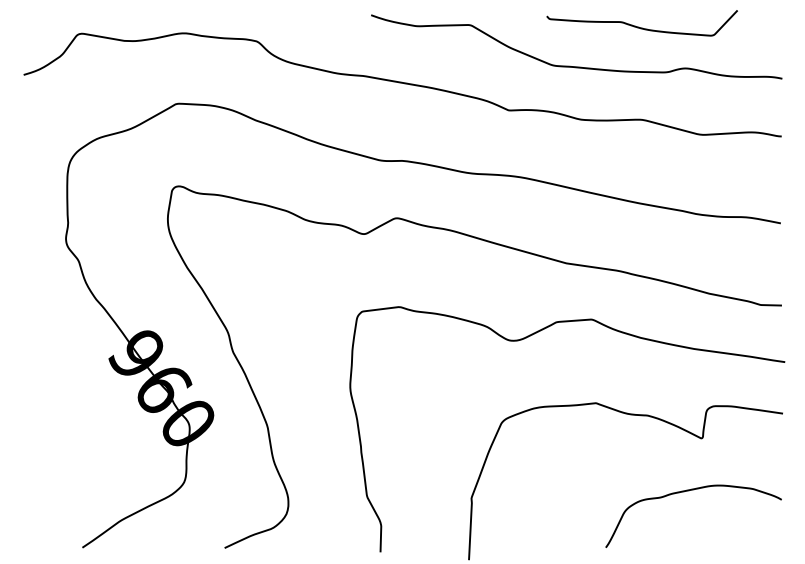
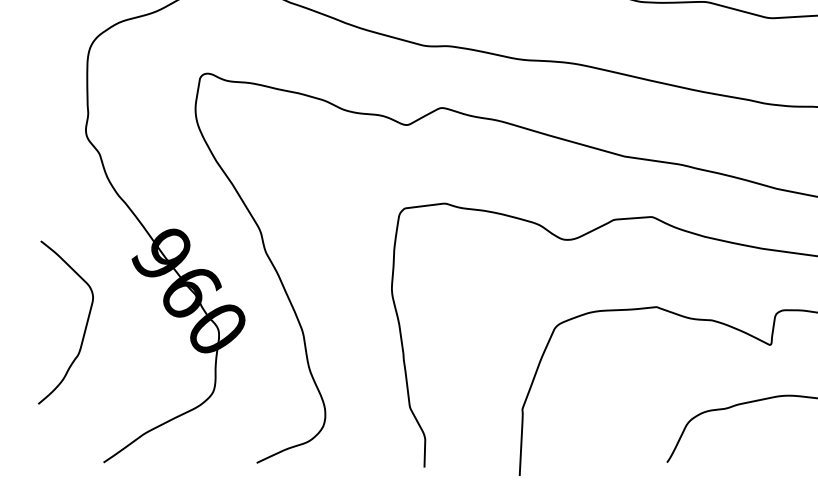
curve: (64, 423) -> (84, 328), added

